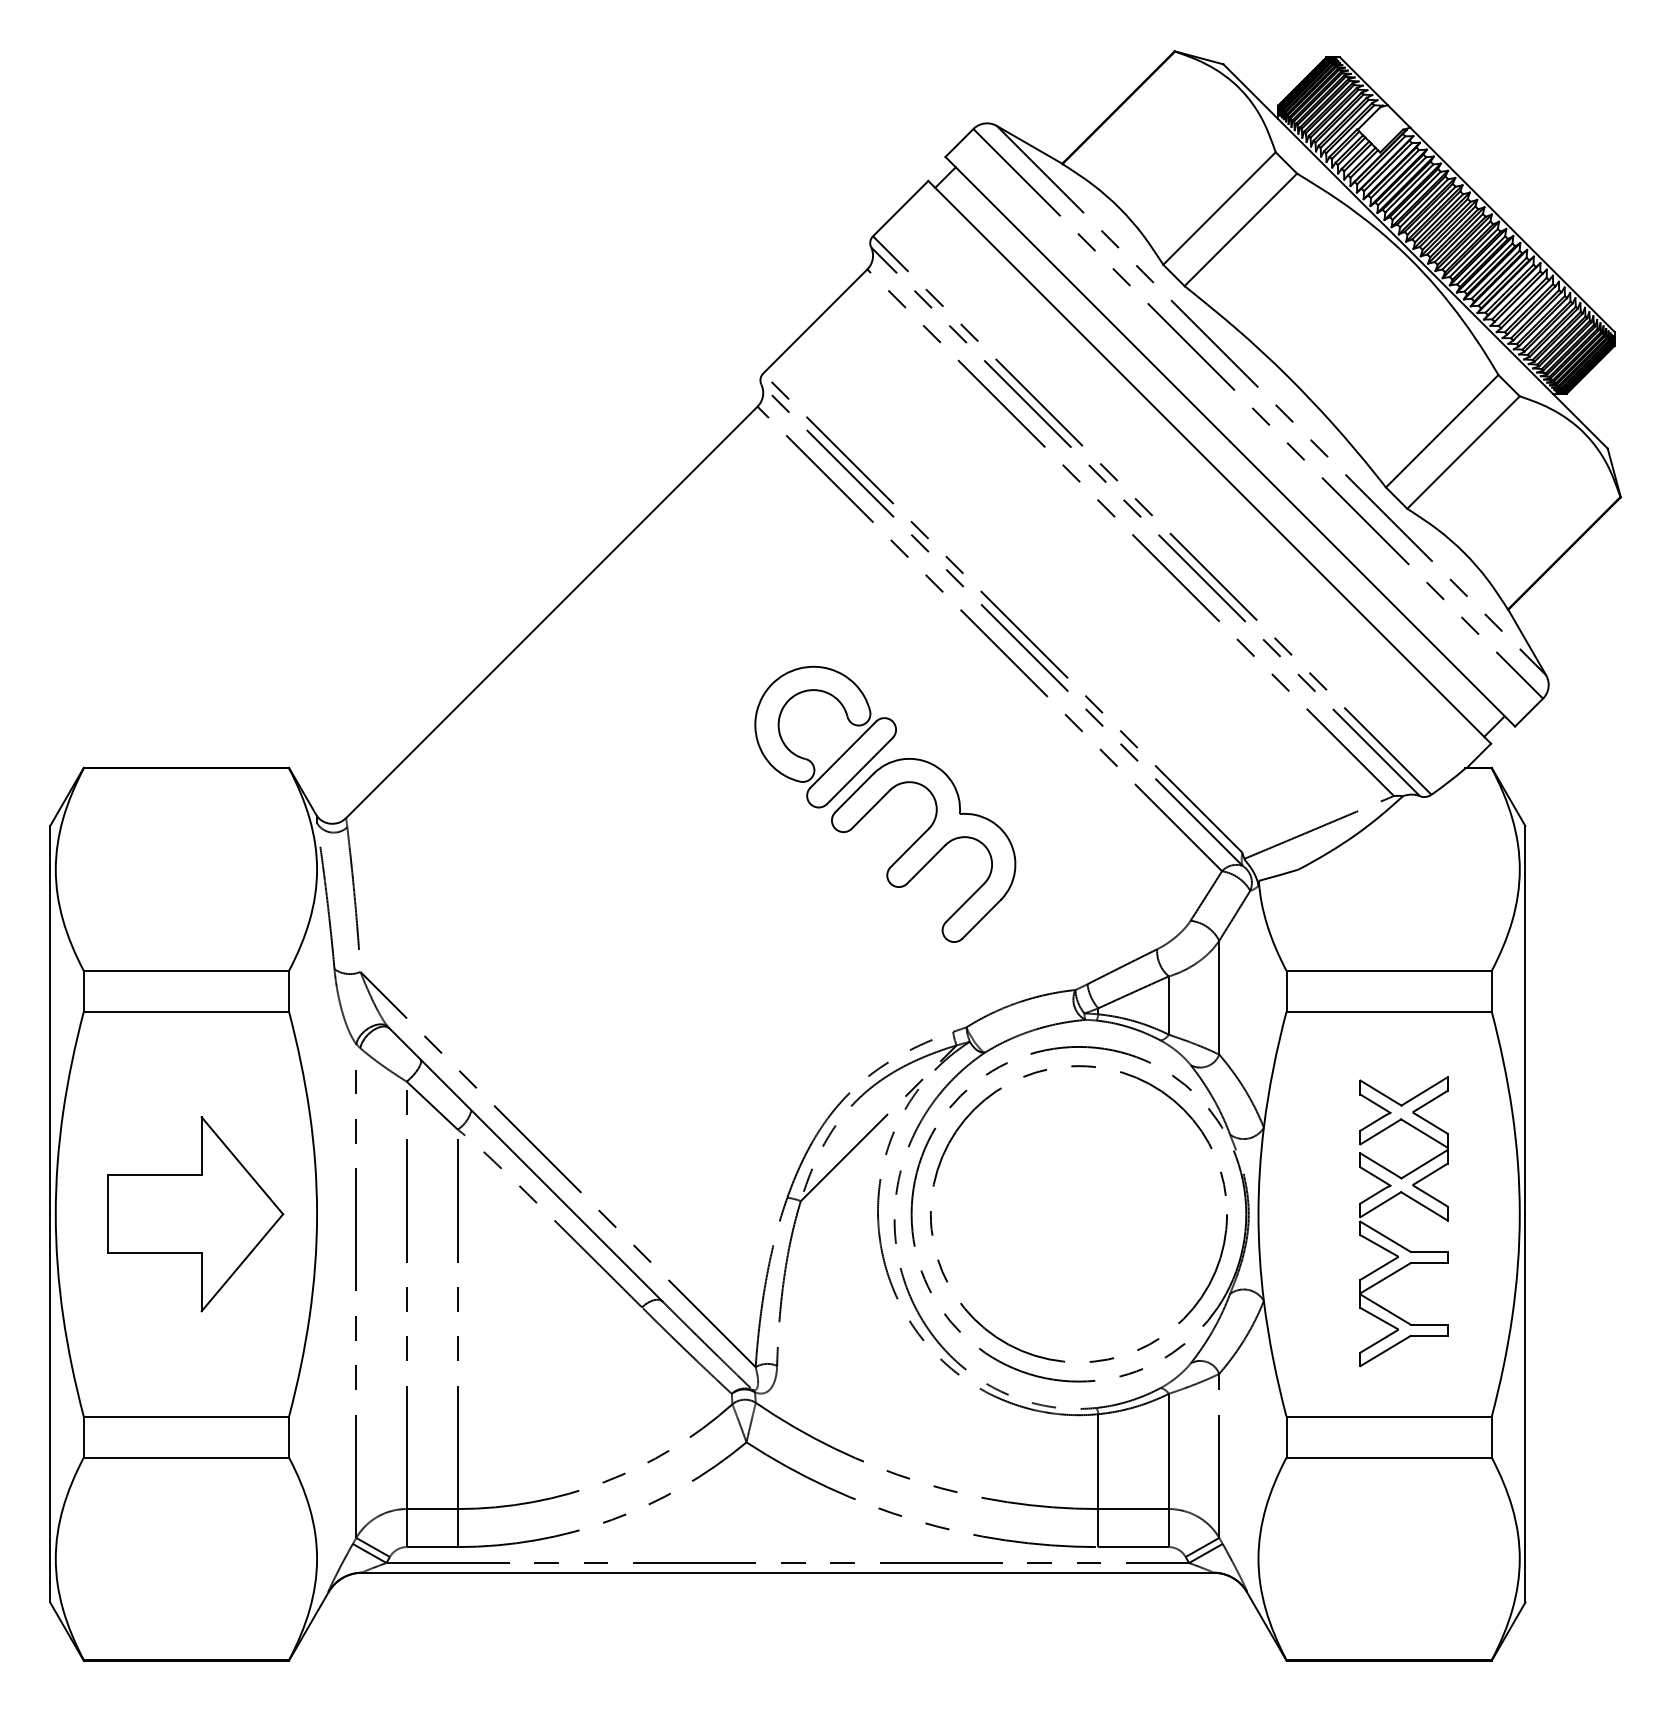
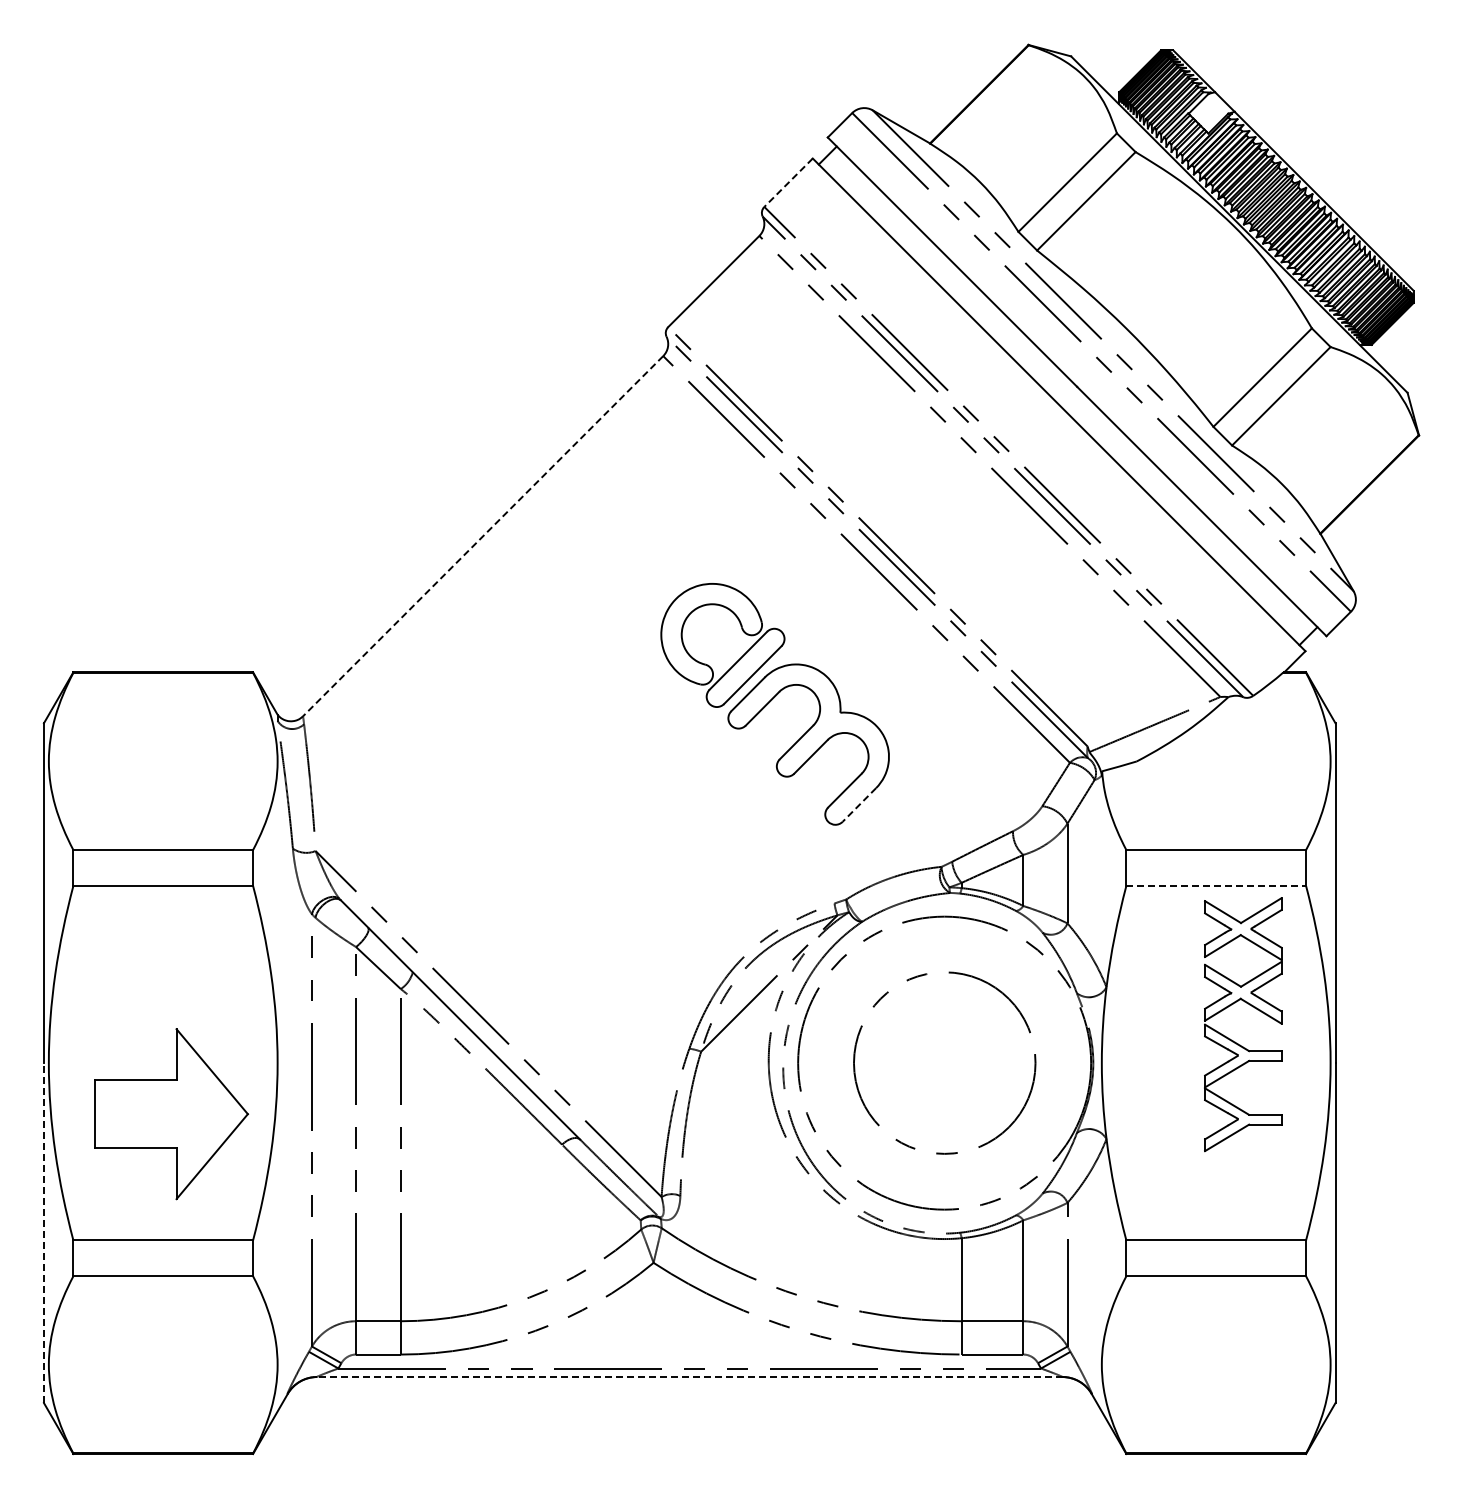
line: (900, 209) -> (788, 183), solid -> dashed
line: (552, 612) -> (483, 536), solid -> dashed
line: (981, 918) -> (859, 804), solid -> dashed
line: (1389, 1011) -> (1216, 885), solid -> dashed
circle: (1078, 1213) -> (944, 1062), size x0.7
part: (195, 1214) -> (171, 1114), moved
part: (1395, 1240) -> (1235, 1041), moved
line: (49, 1408) -> (43, 1233), solid -> dashed
line: (787, 1573) -> (689, 1377), solid -> dashed

